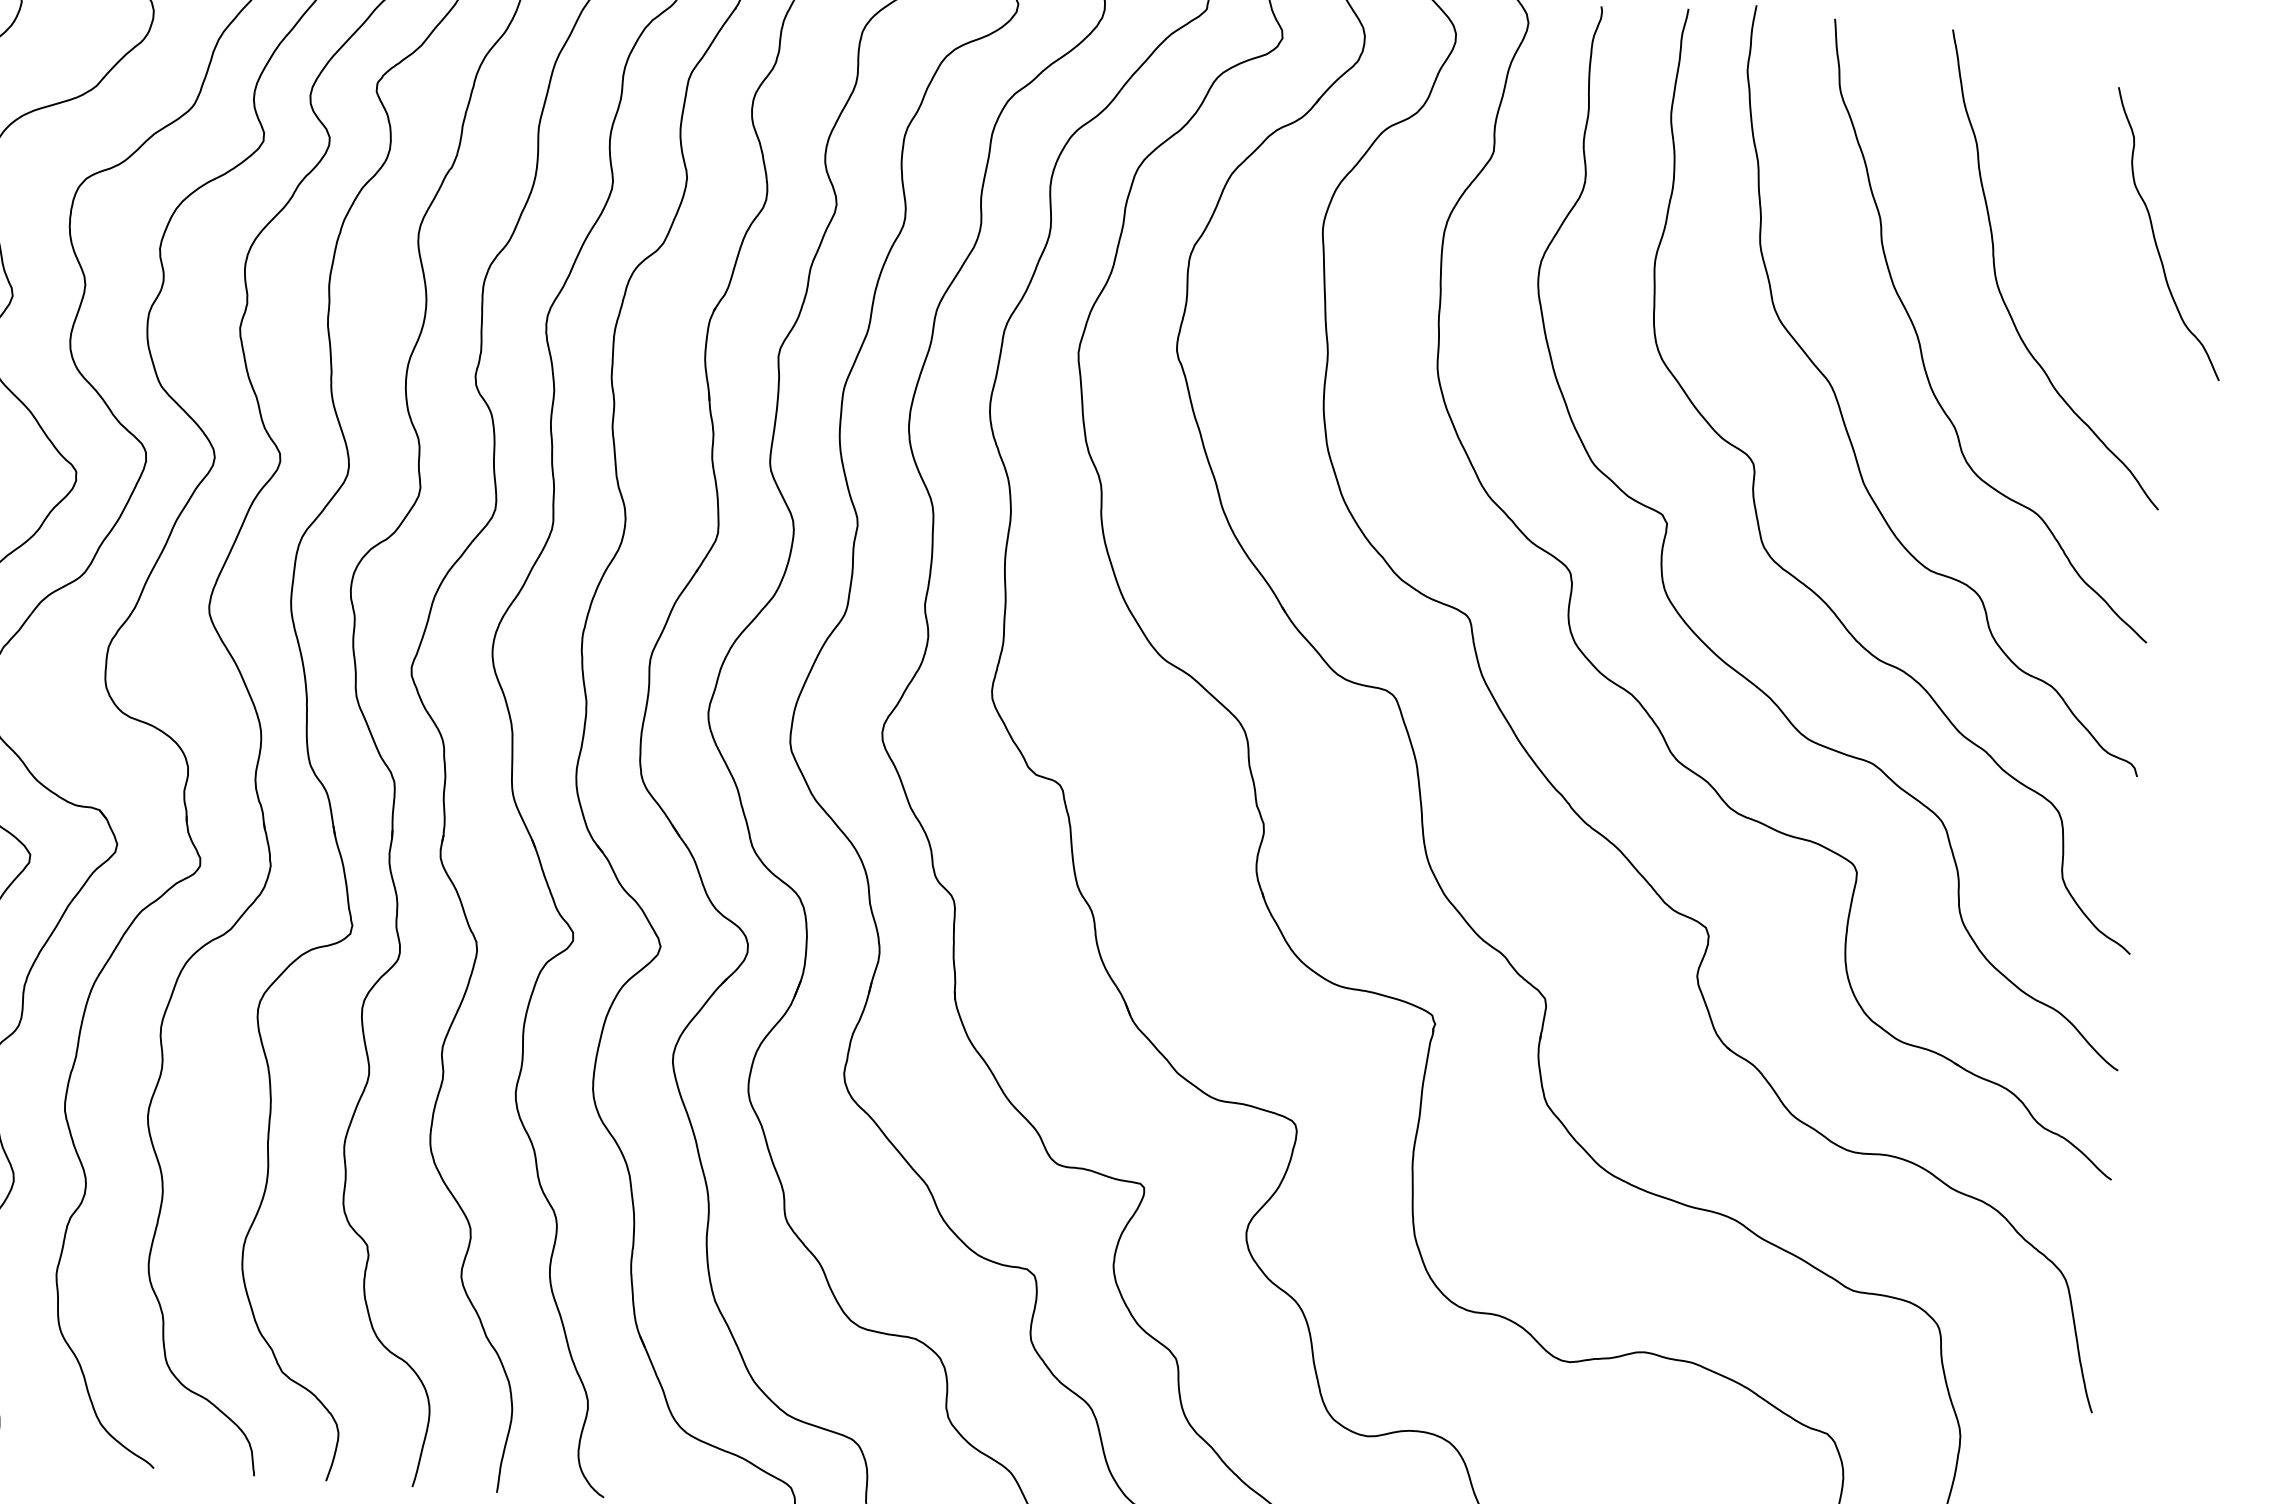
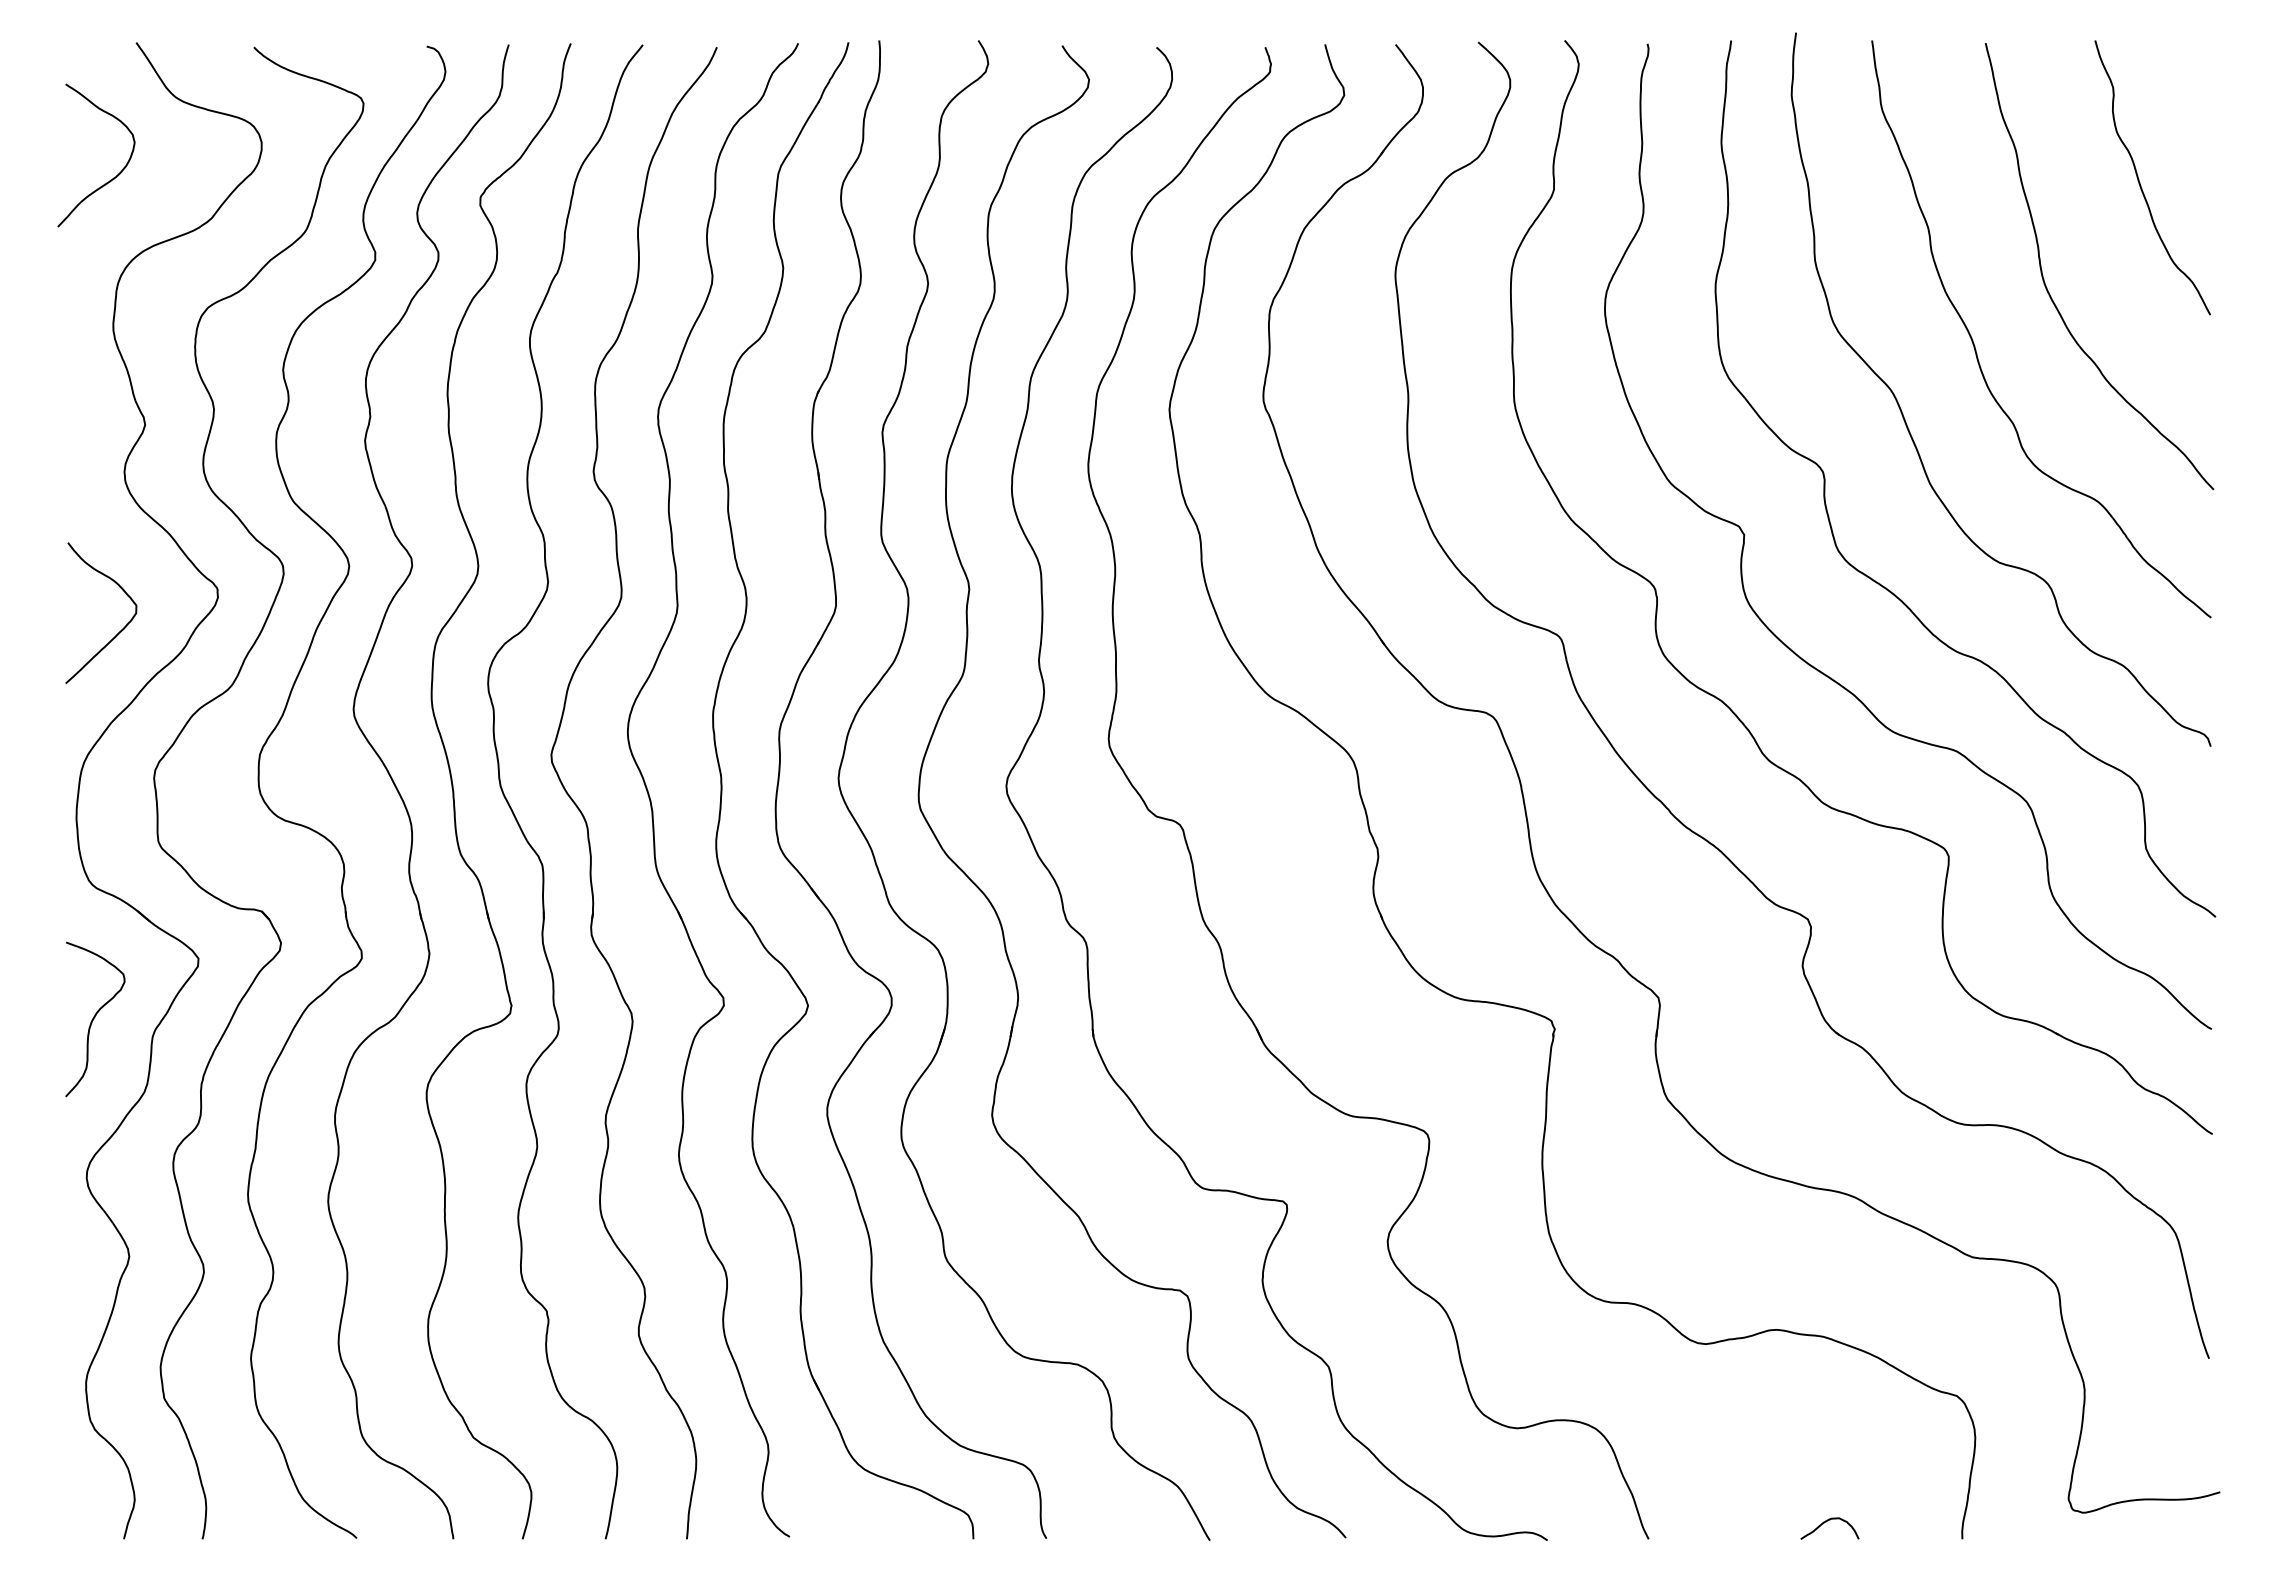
curve: (2155, 238) -> (2140, 182), moved

